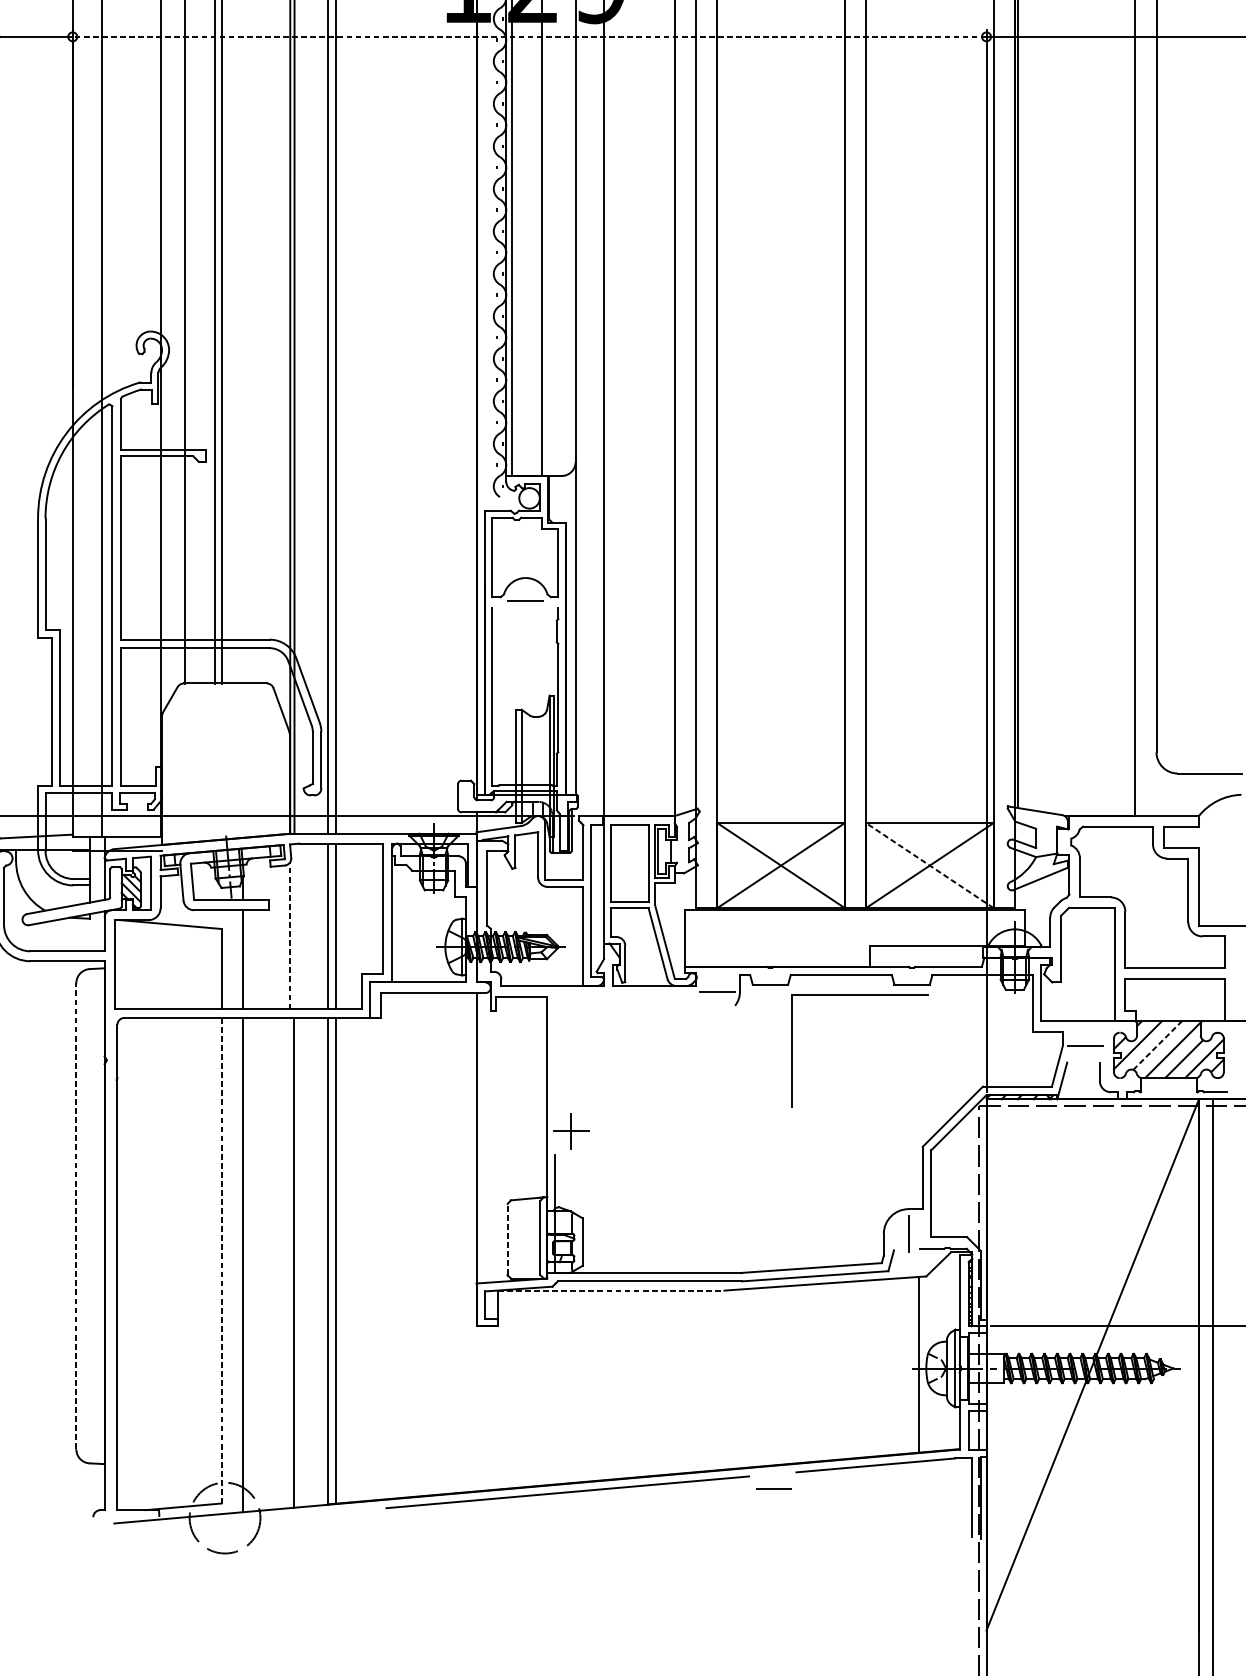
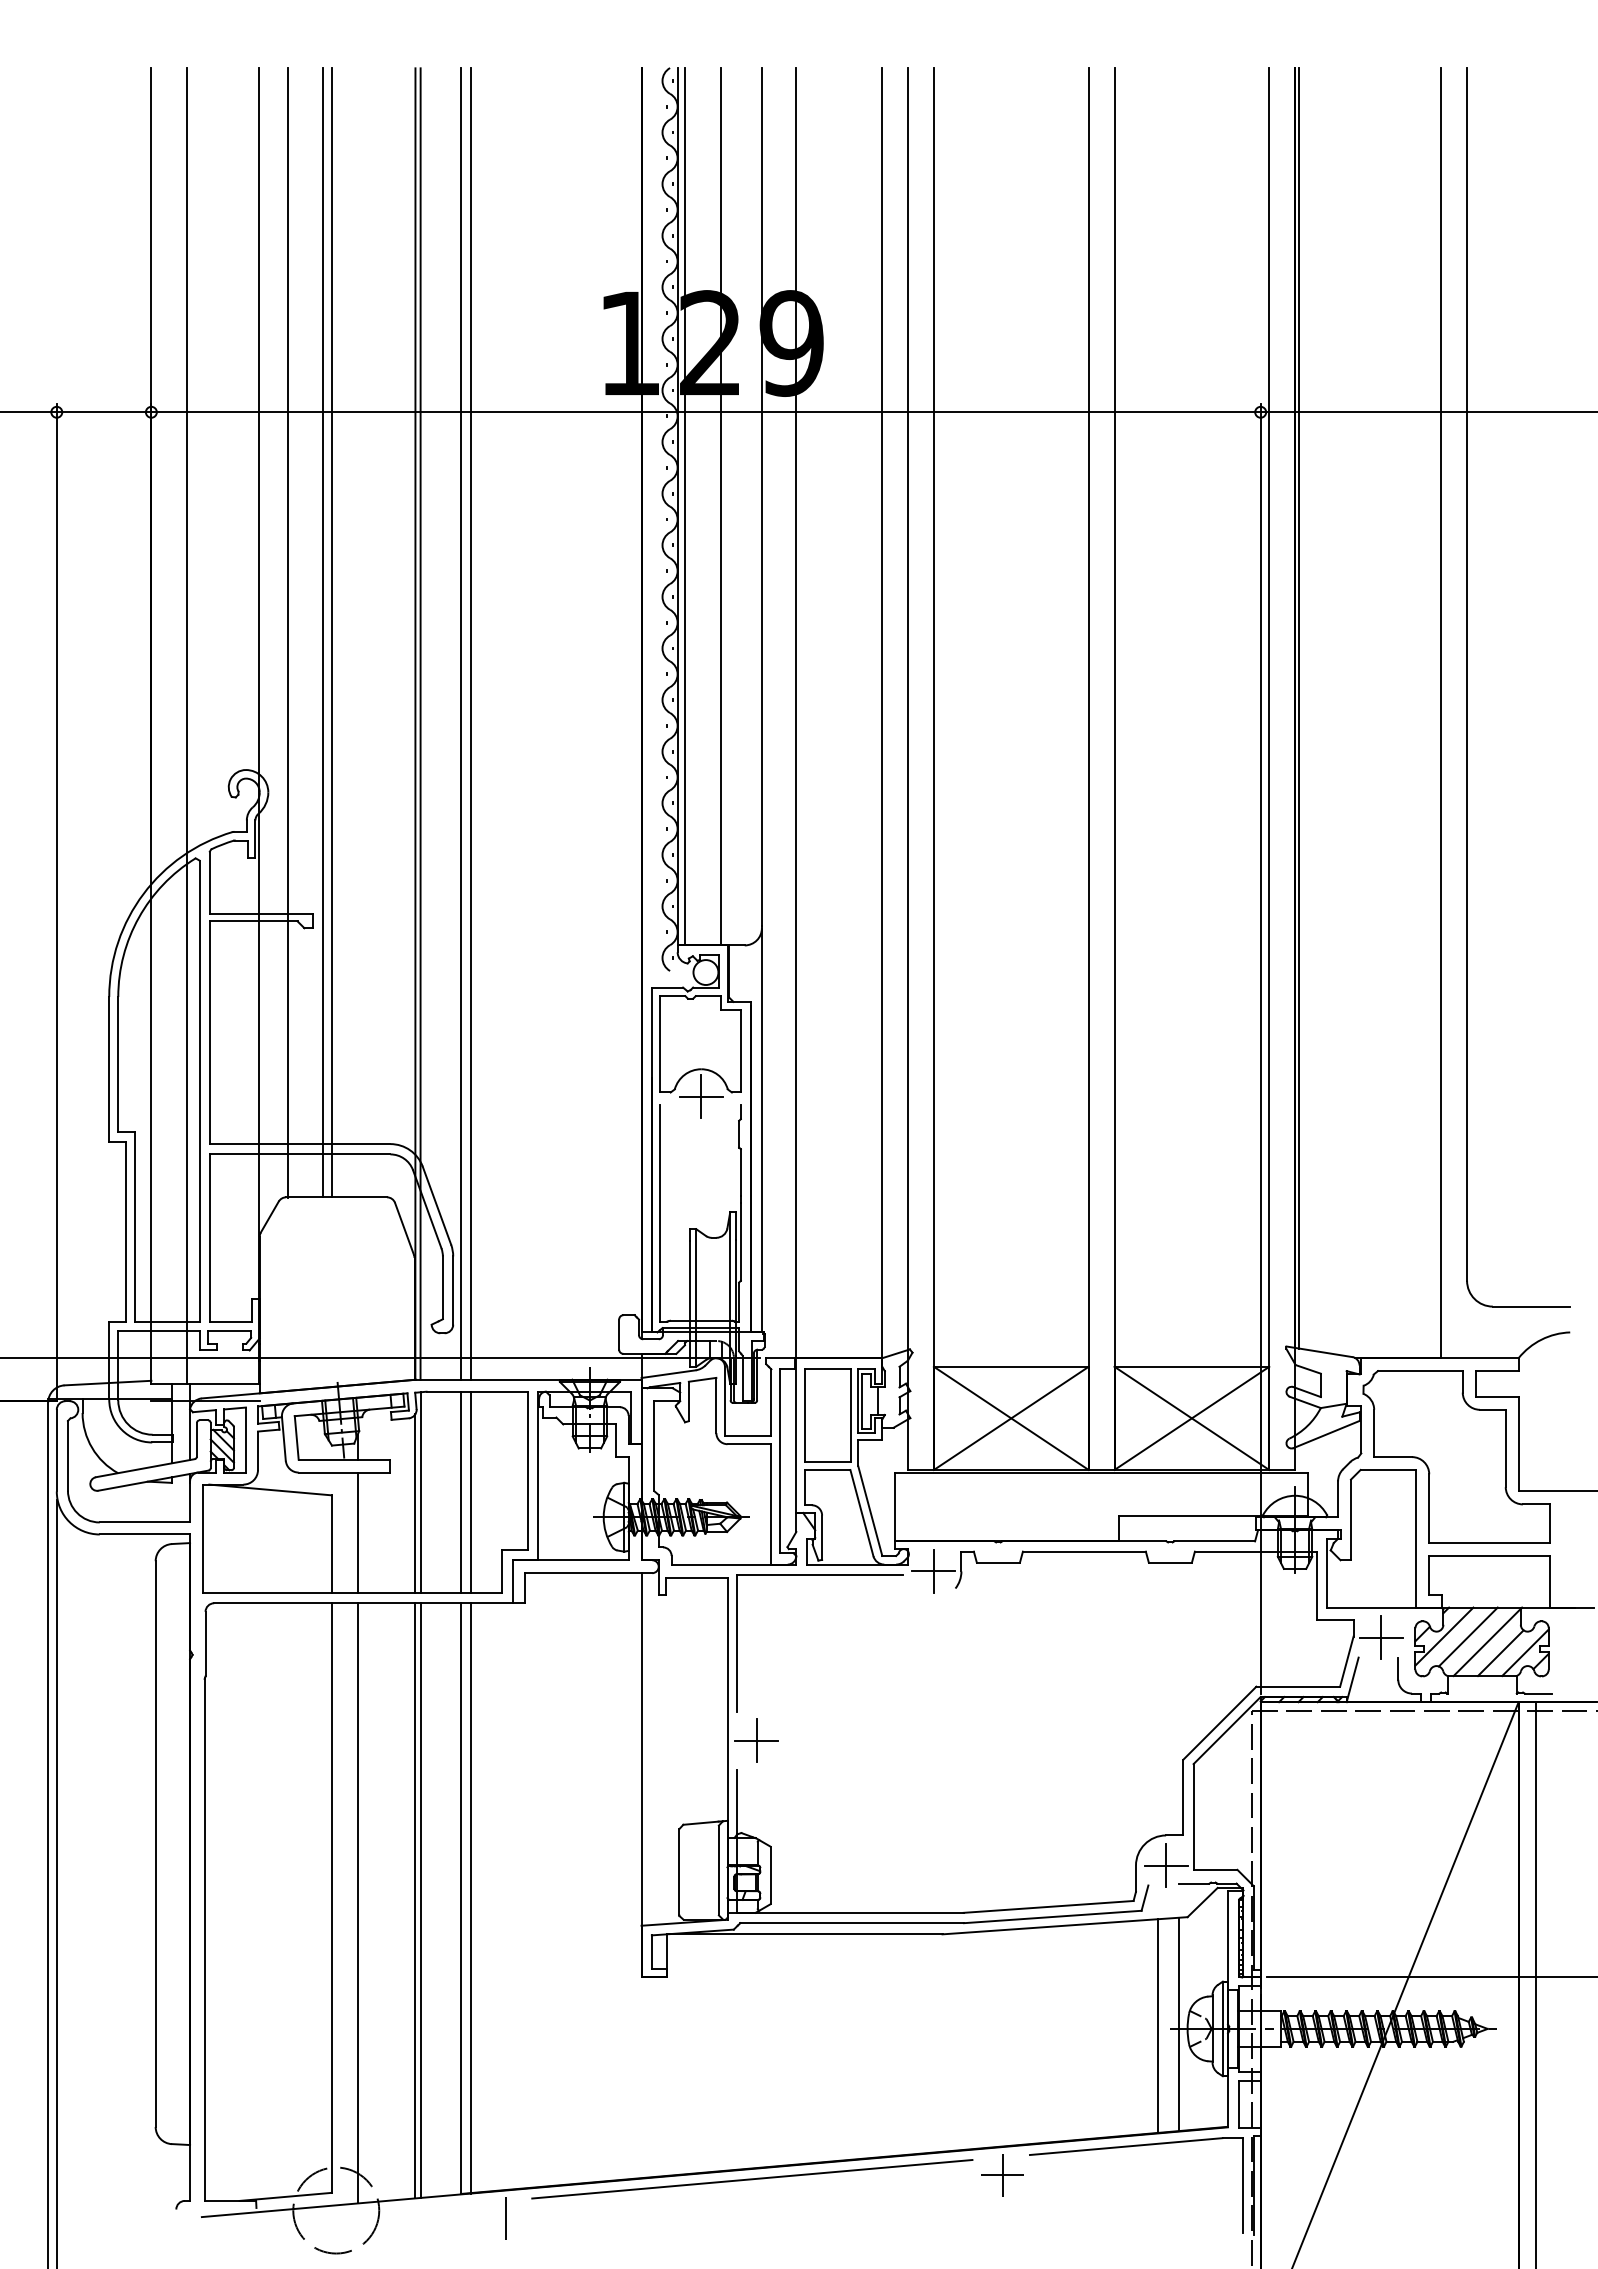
line: (530, 37) -> (706, 412), dashed -> solid
line: (525, 600) -> (701, 1096), added
line: (929, 865) -> (1191, 1418), dashed -> solid
line: (294, 925) -> (420, 1491), added
line: (290, 935) -> (415, 1503), dashed -> solid
line: (717, 990) -> (933, 1570), added
part: (859, 995) -> (819, 1575), moved
line: (1086, 1046) -> (1381, 1637), added
line: (1157, 1046) -> (1468, 1637), dashed -> solid
line: (76, 1216) -> (155, 1844), dashed -> solid
line: (908, 1233) -> (1165, 1865), added
line: (507, 1238) -> (679, 1871), dashed -> solid
line: (221, 1261) -> (331, 1898), dashed -> solid
line: (290, 1262) -> (415, 1900), added
line: (610, 1290) -> (804, 1934), dashed -> solid
line: (901, 1365) -> (1157, 2025), added
line: (773, 1488) -> (1002, 2174), added
line: (364, 1523) -> (505, 2217), added

